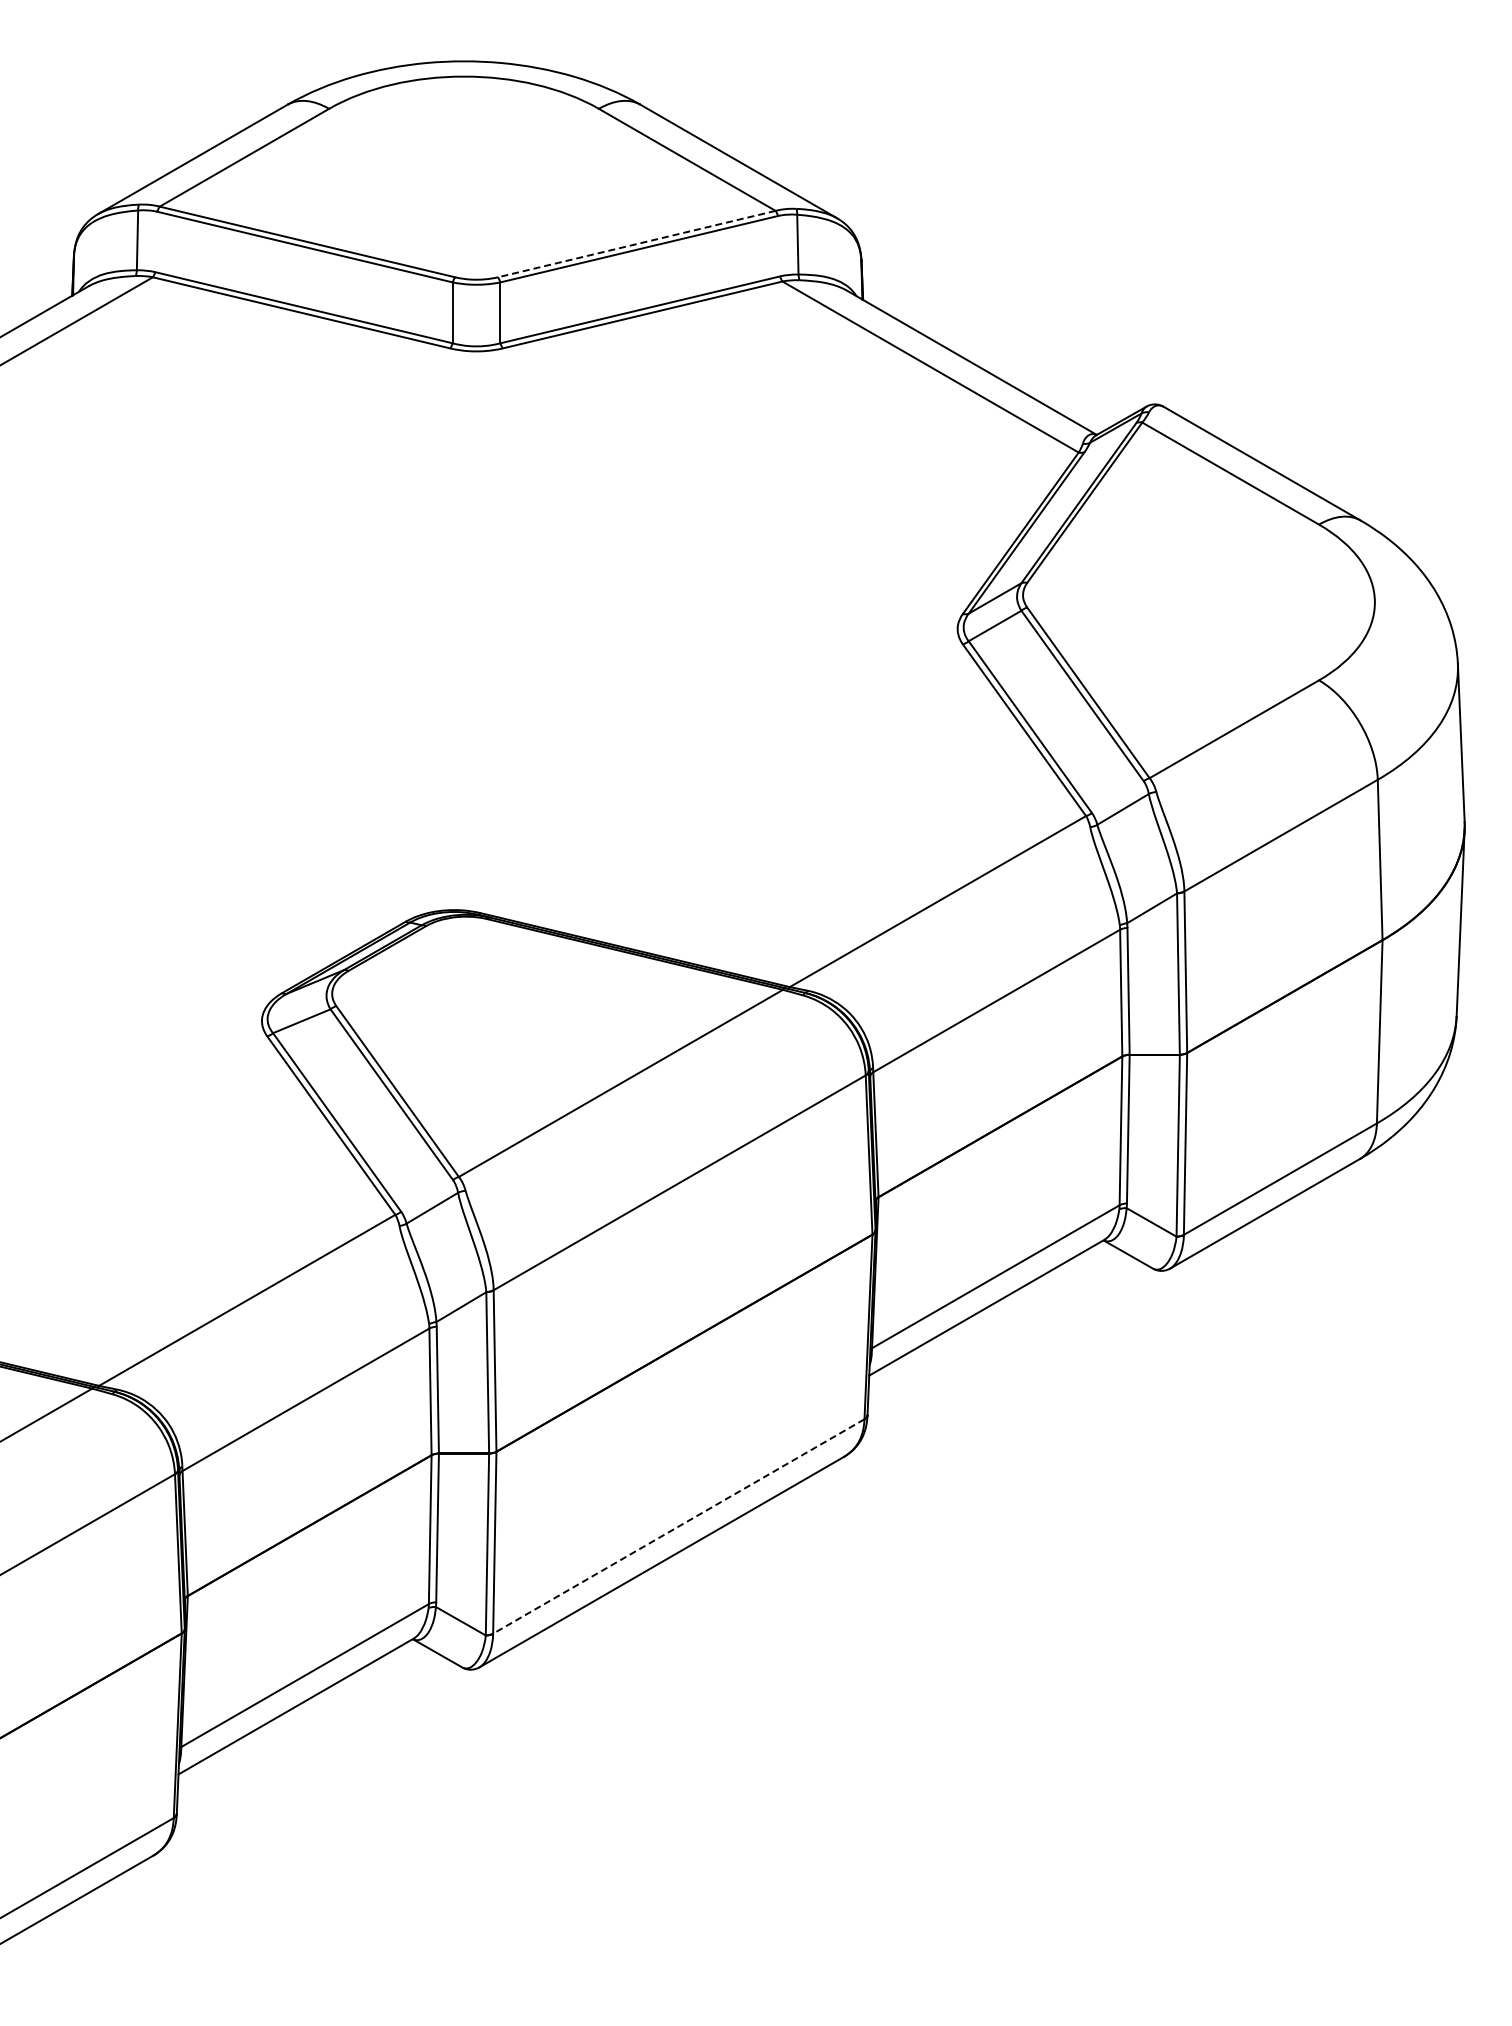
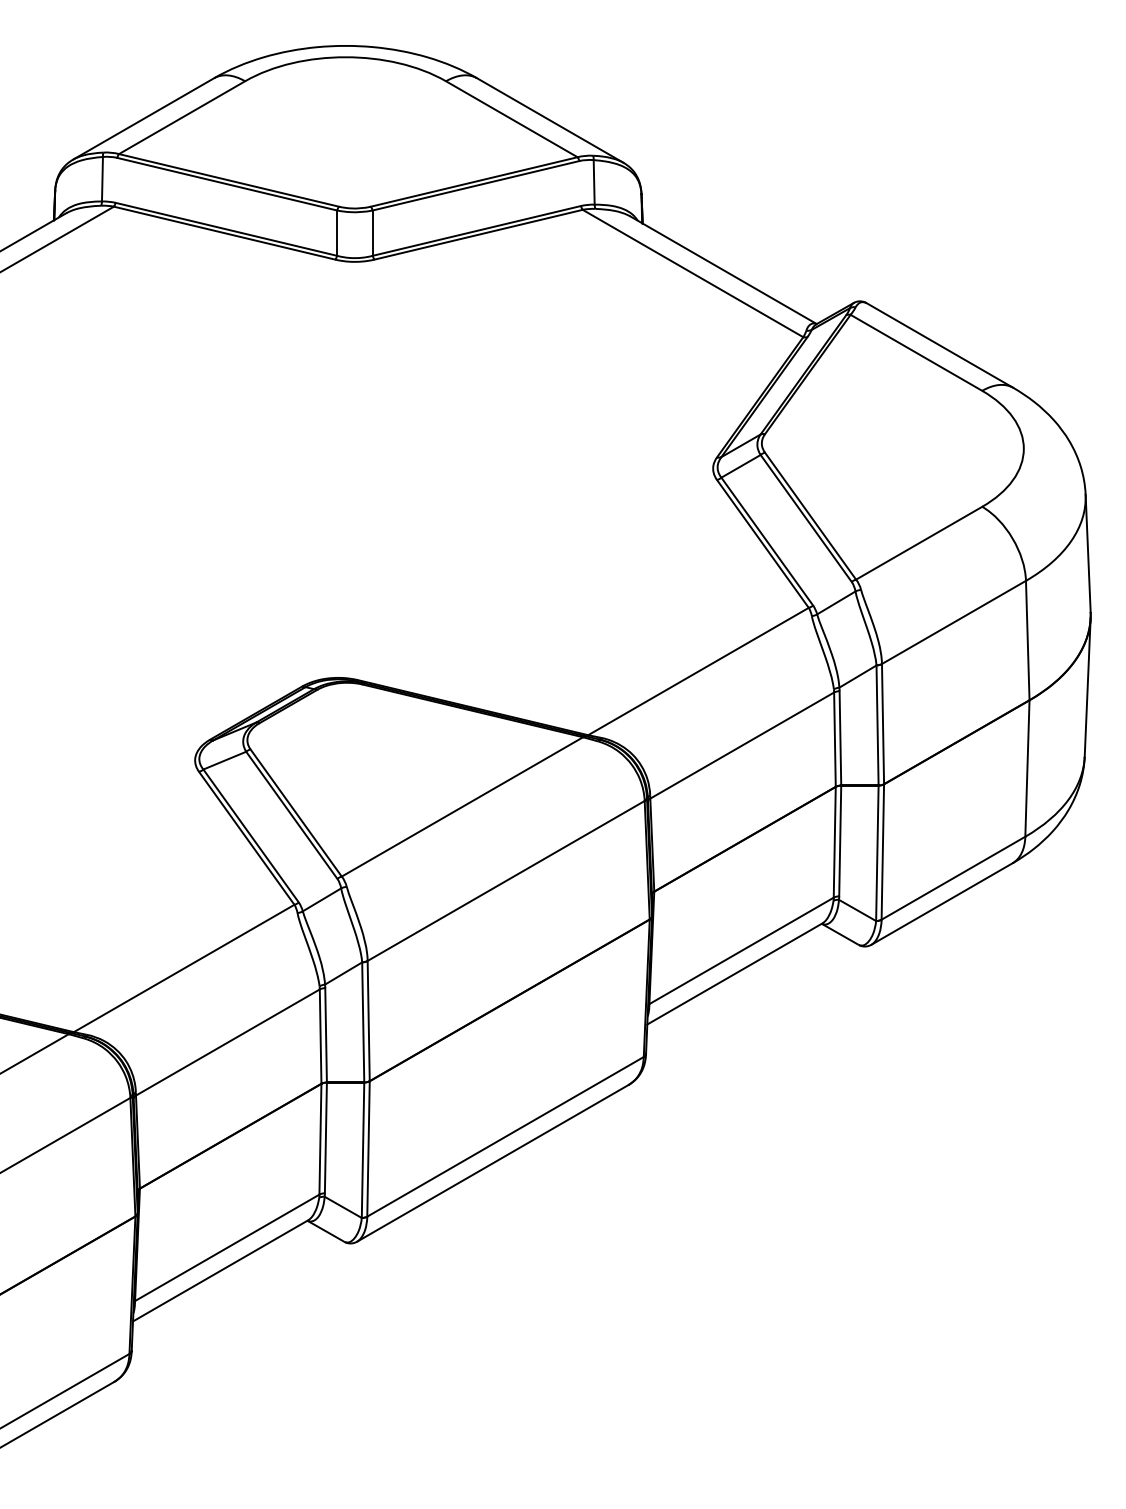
line: (636, 244) -> (474, 182), dashed -> solid
line: (678, 1526) -> (505, 1136), dashed -> solid

